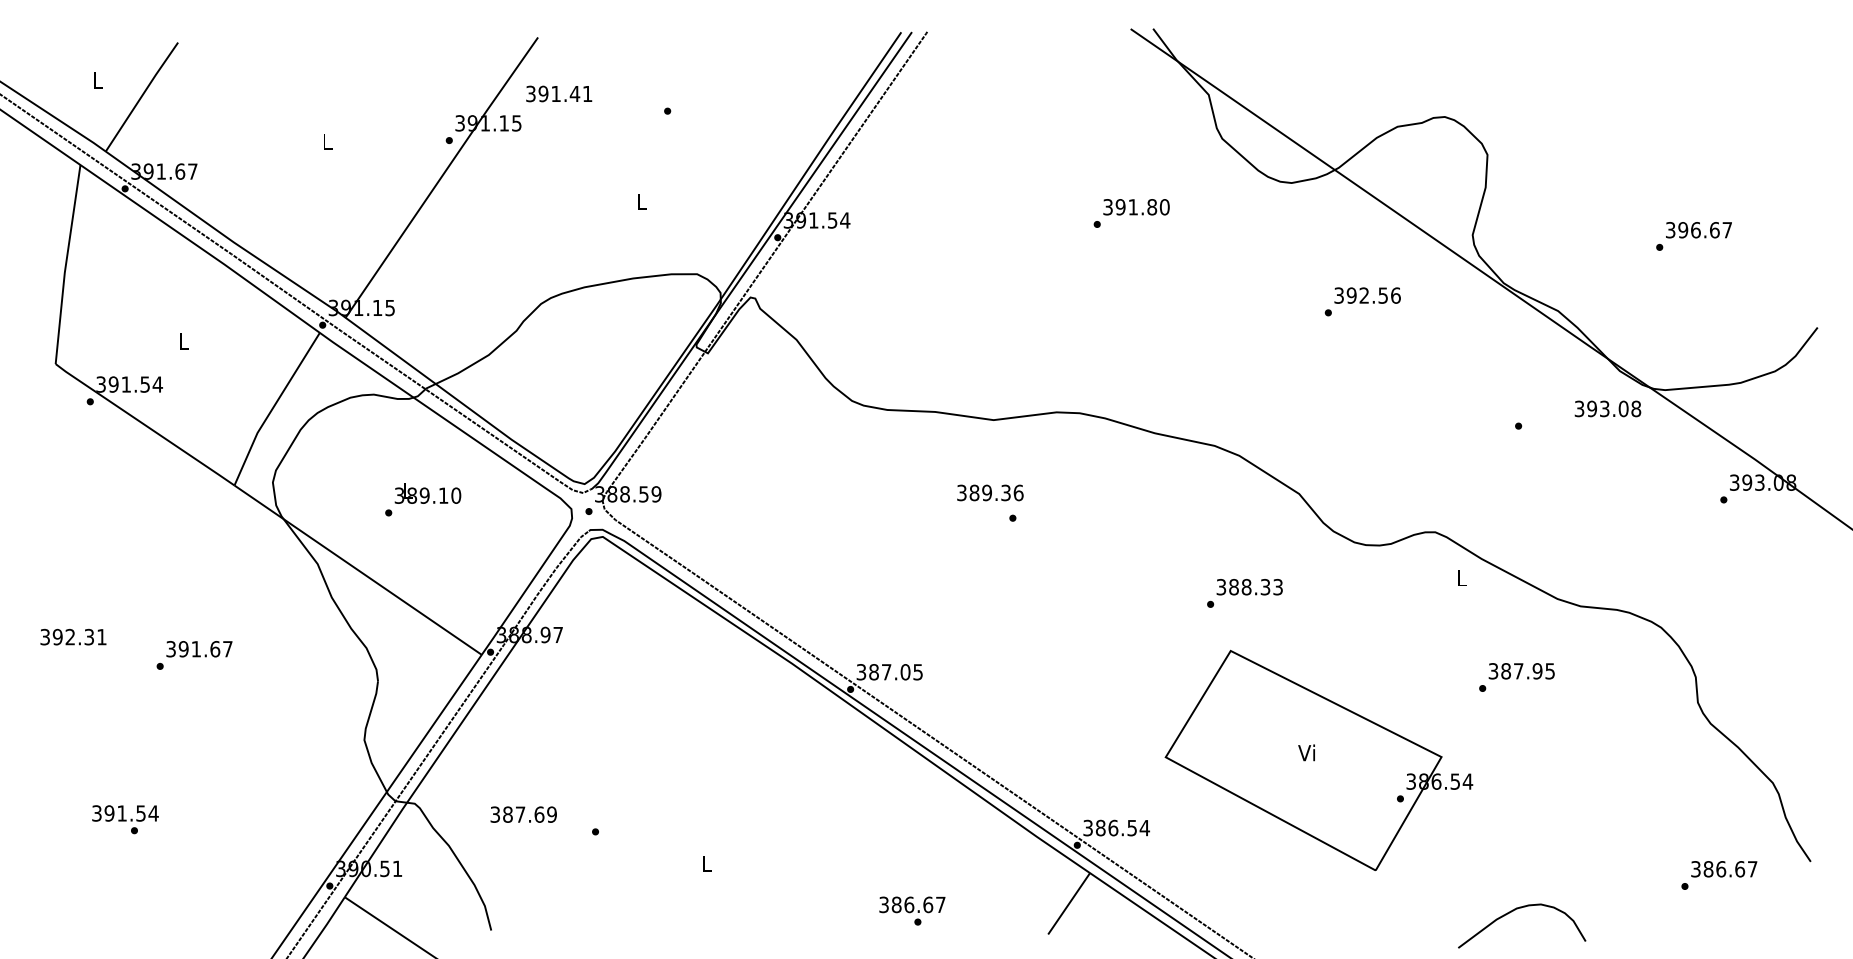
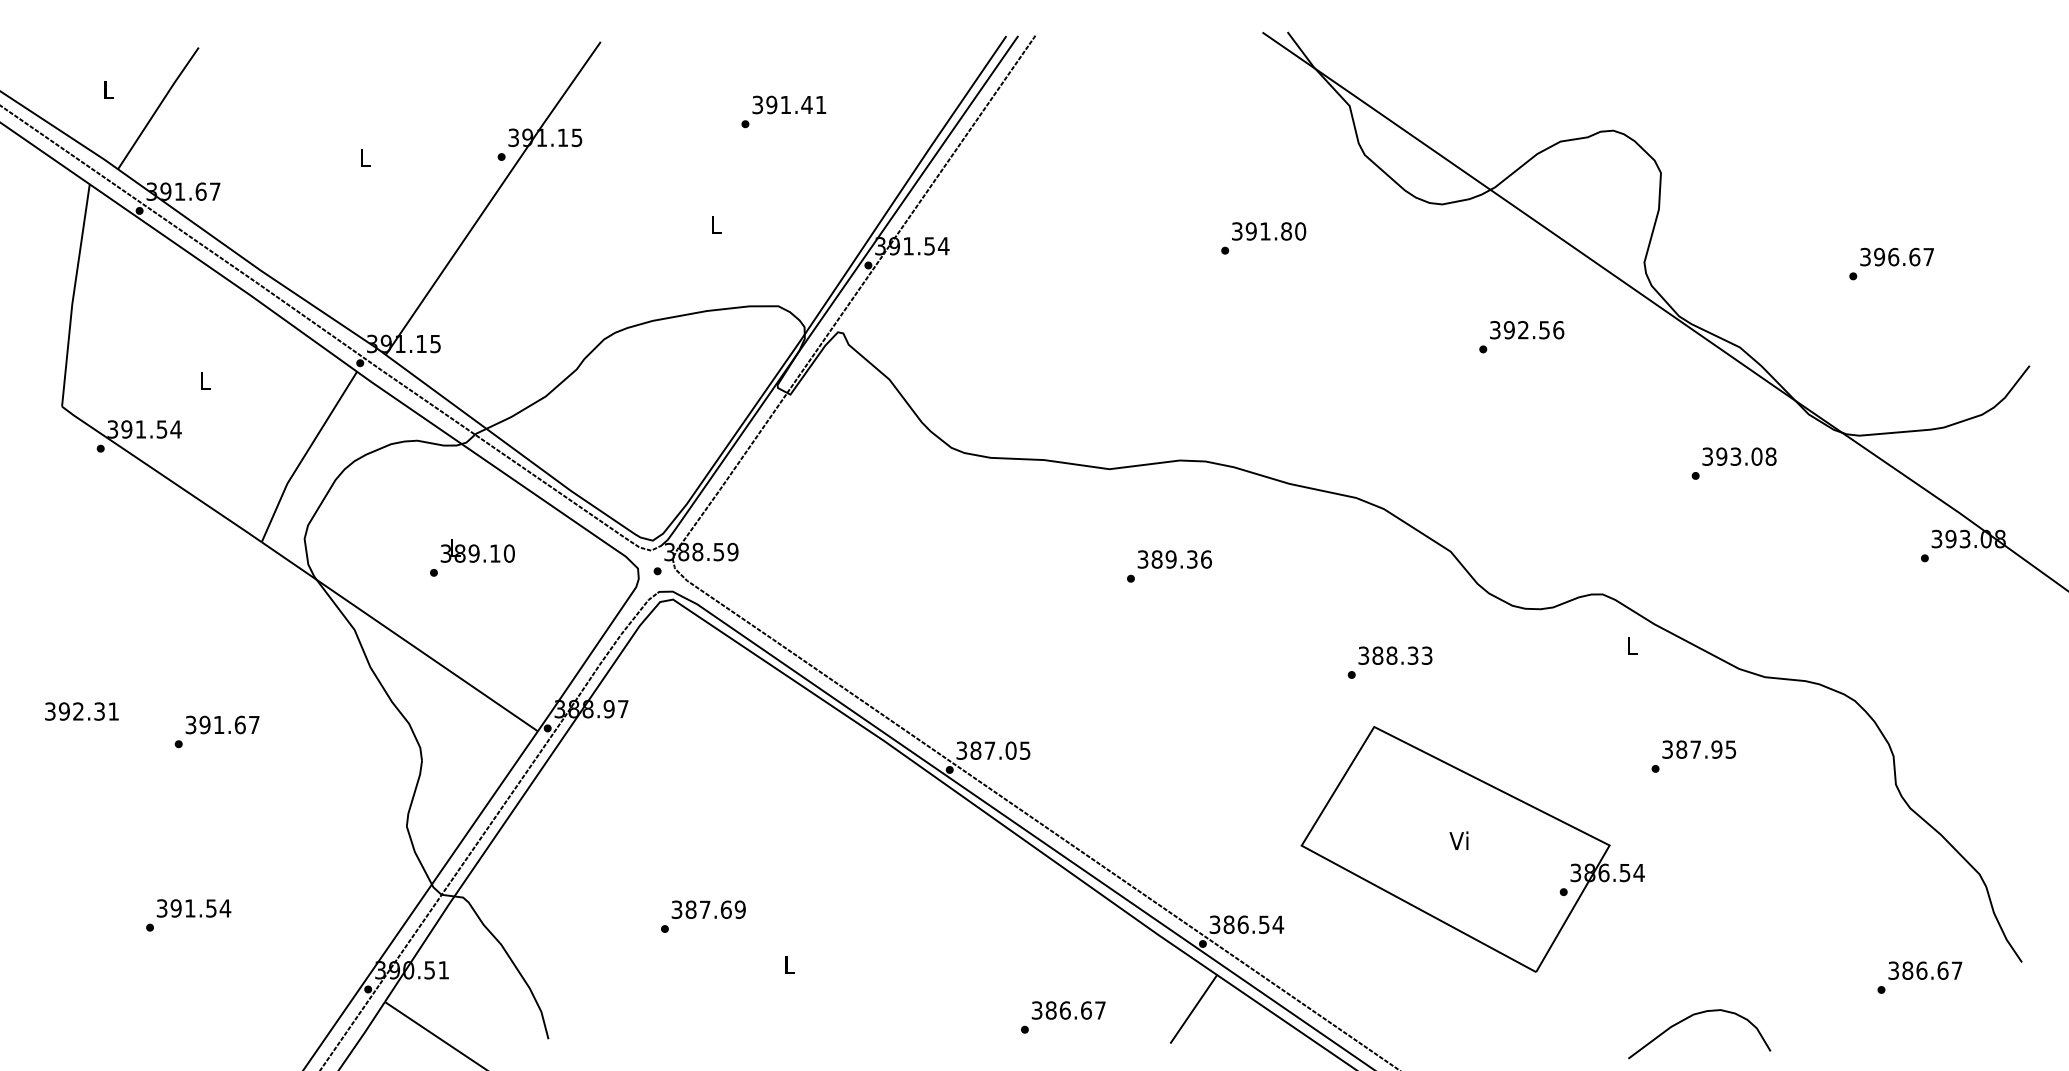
text: (559, 93) -> (789, 104), moved
text: (1607, 408) -> (1739, 456), moved
text: (990, 492) -> (1174, 559), moved
text: (125, 813) -> (193, 908), moved
text: (523, 814) -> (708, 909), moved
text: (912, 904) -> (1068, 1010), moved

